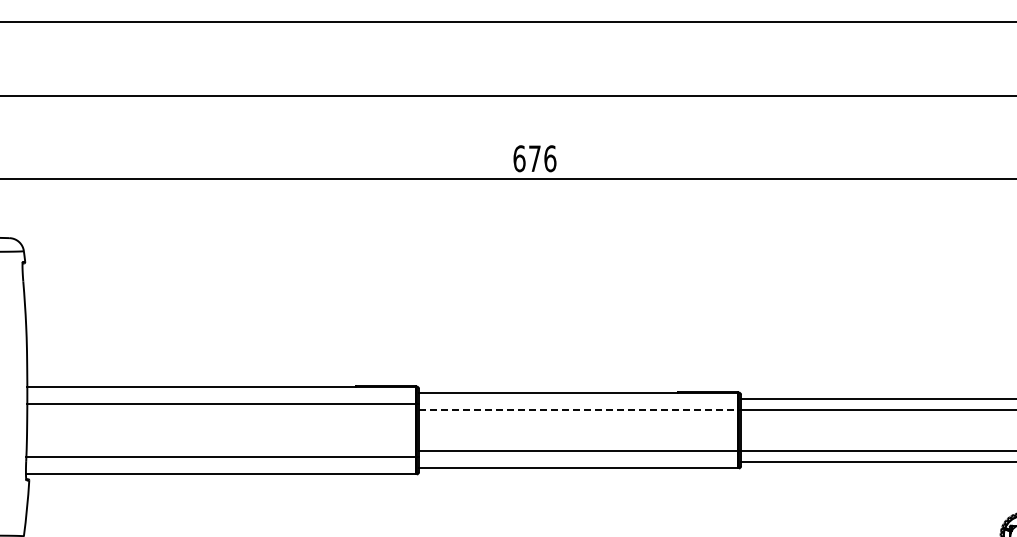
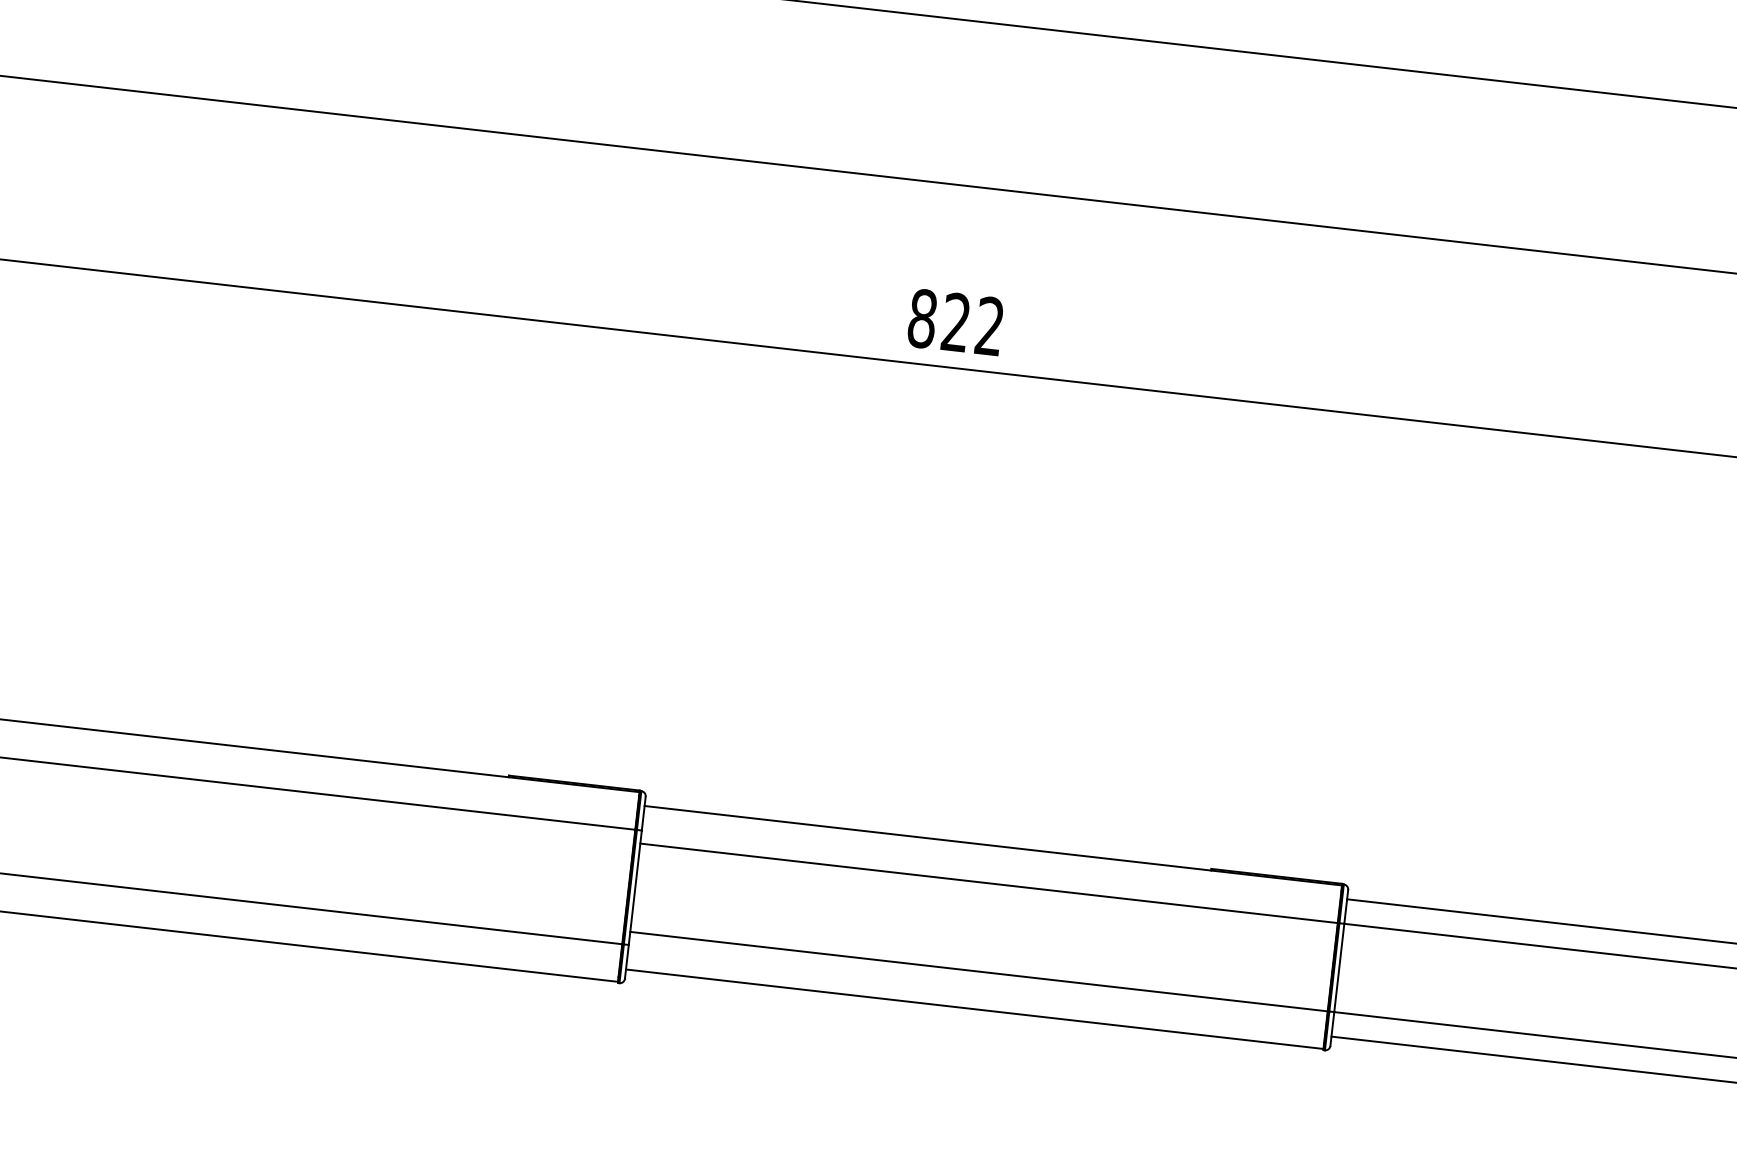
text: (534, 158) -> (955, 321), 676 -> 822
line: (578, 410) -> (988, 883), dashed -> solid

